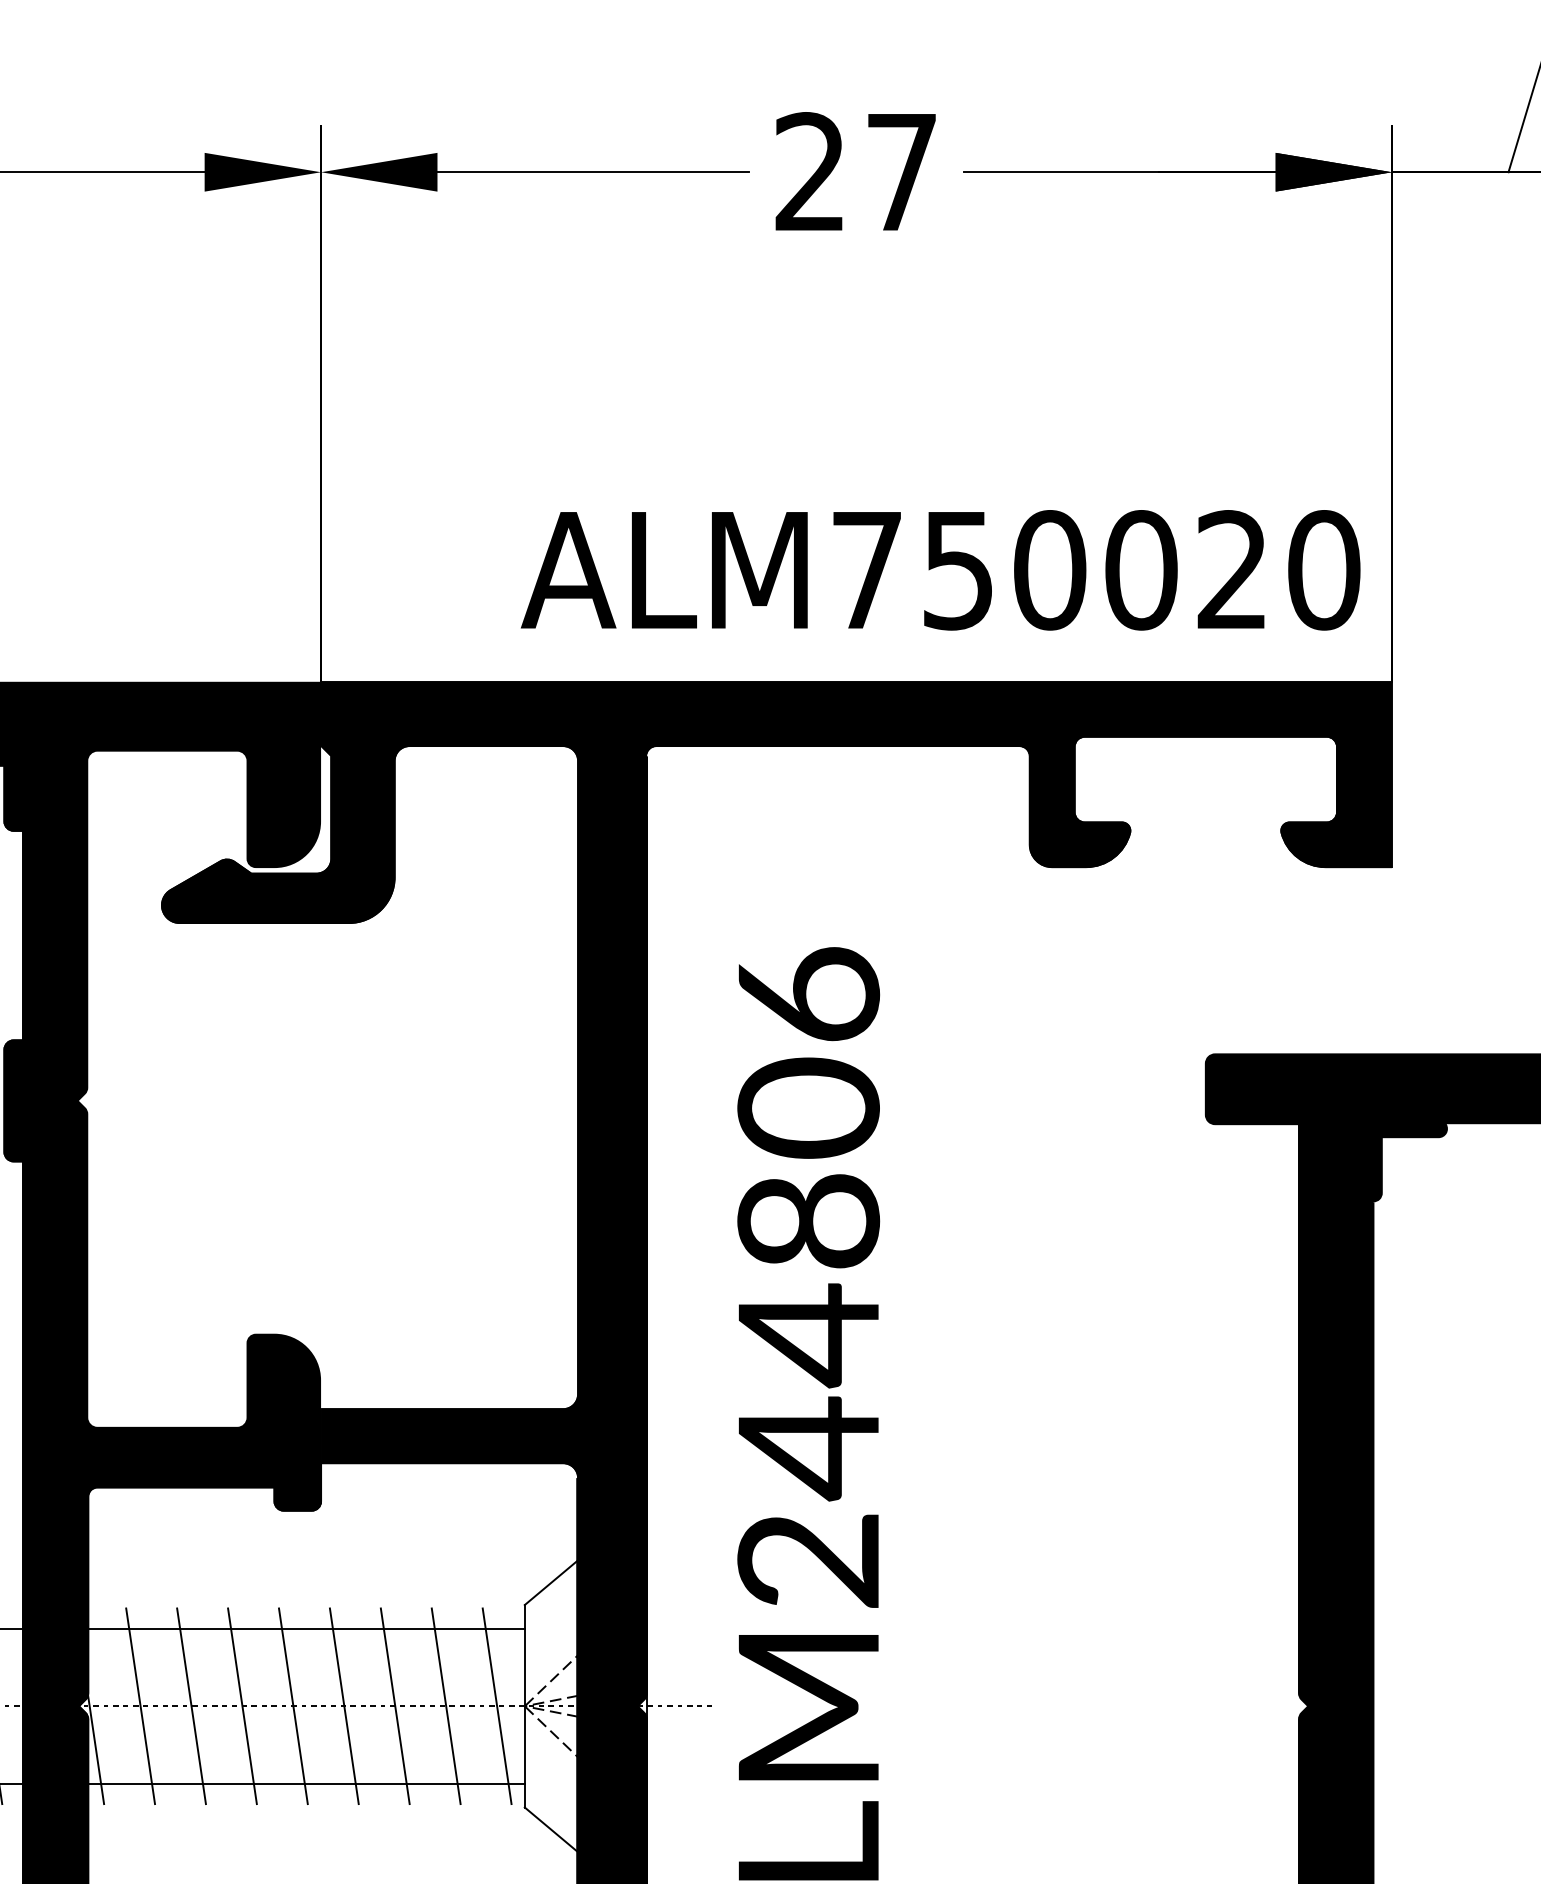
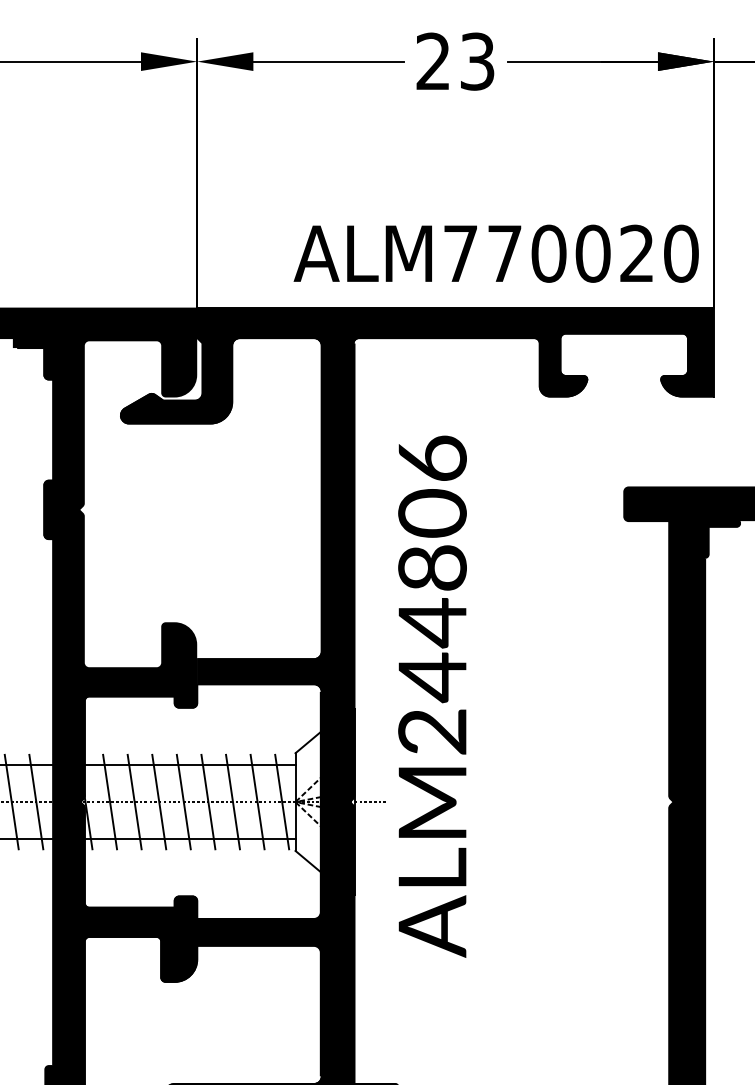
text: (901, 171) -> (477, 61), 27 -> 23
text: (957, 569) -> (504, 253), ALM750020 -> ALM770020

